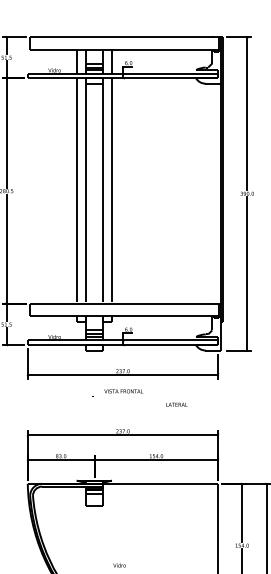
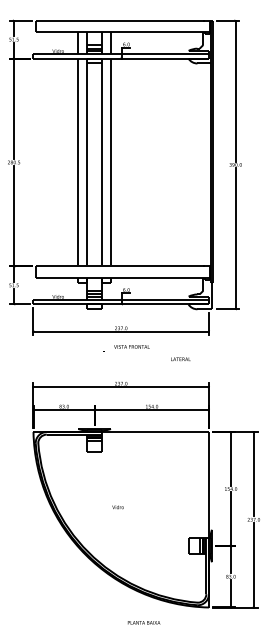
text: (139, 397) -> (146, 352), moved

